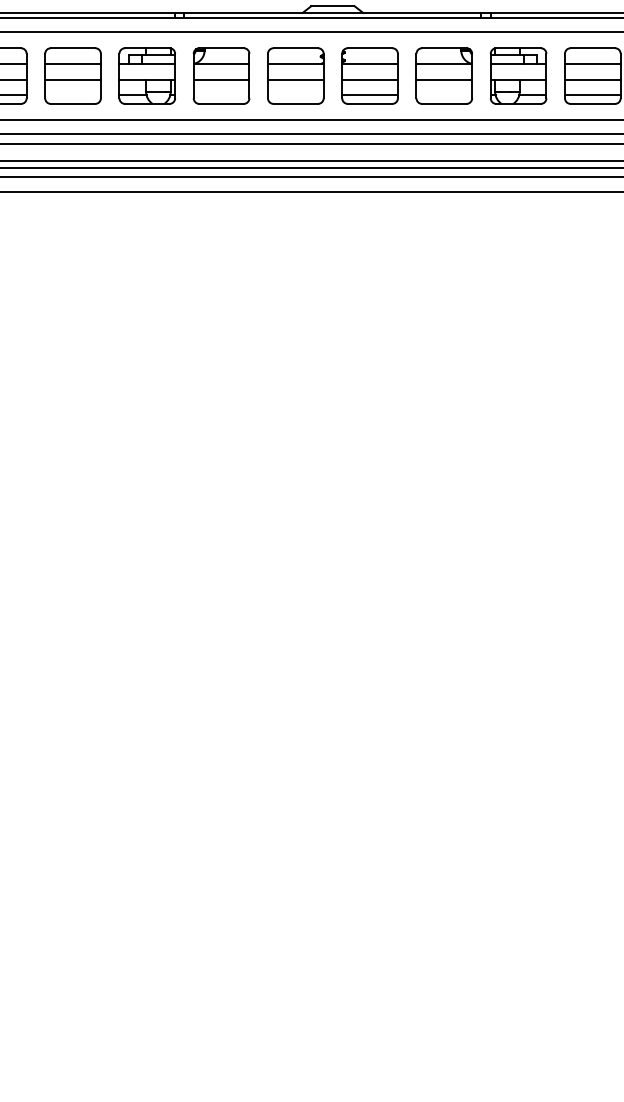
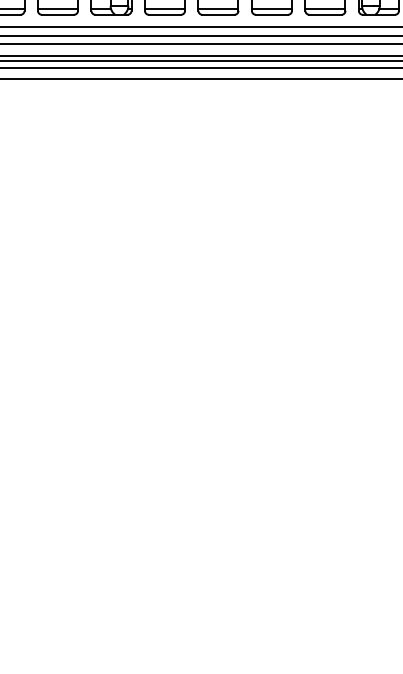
line: (72, 95) -> (57, 8), added
line: (221, 95) -> (164, 8), added
line: (295, 95) -> (218, 8), added
line: (444, 95) -> (325, 8), added

